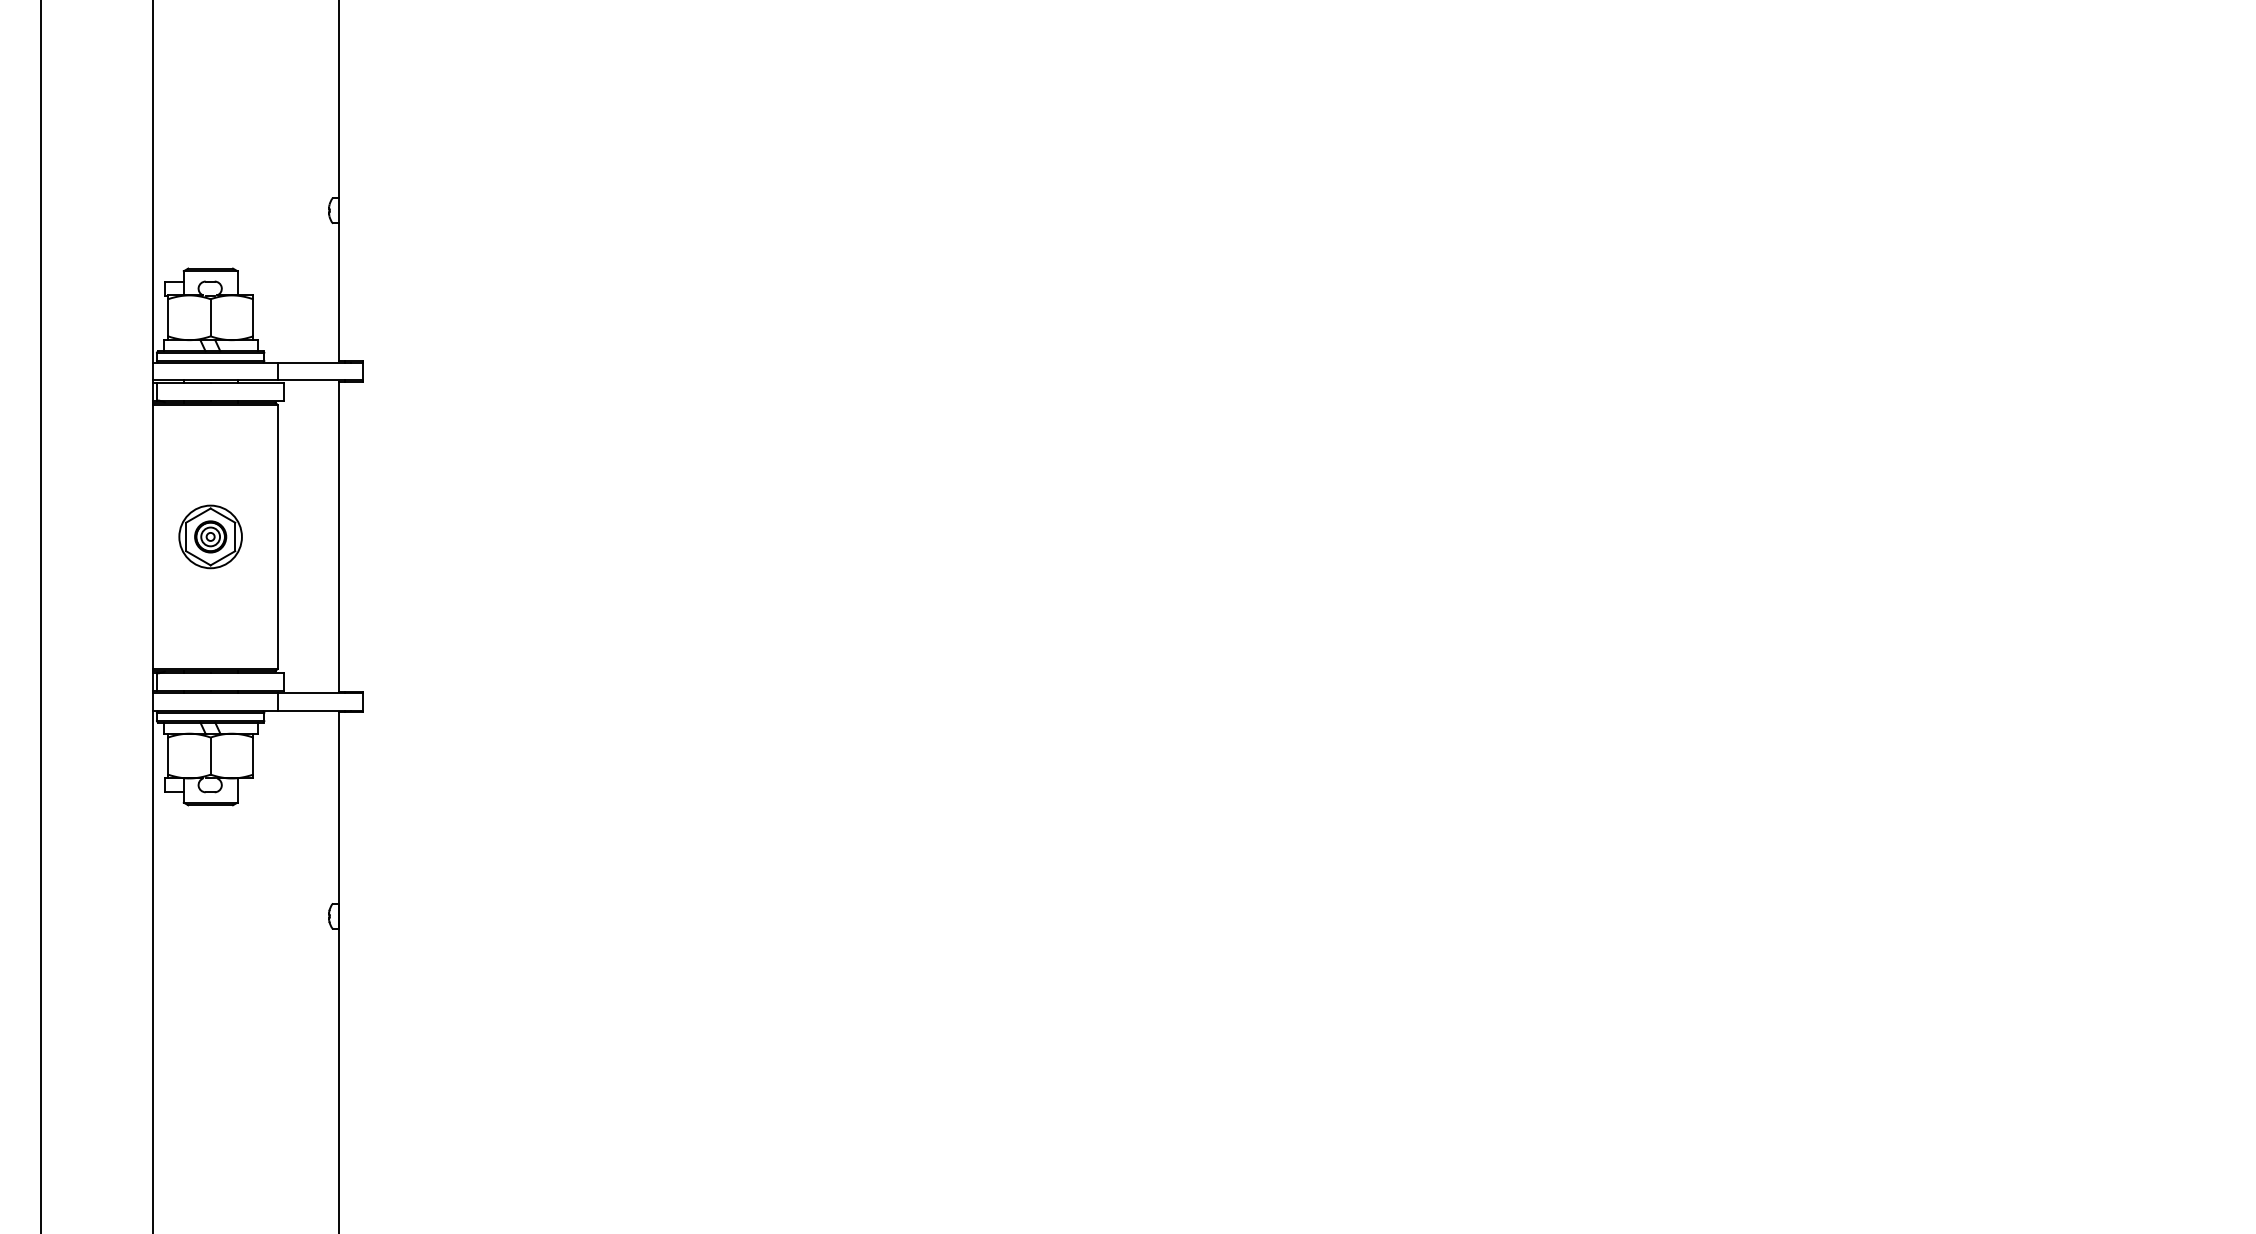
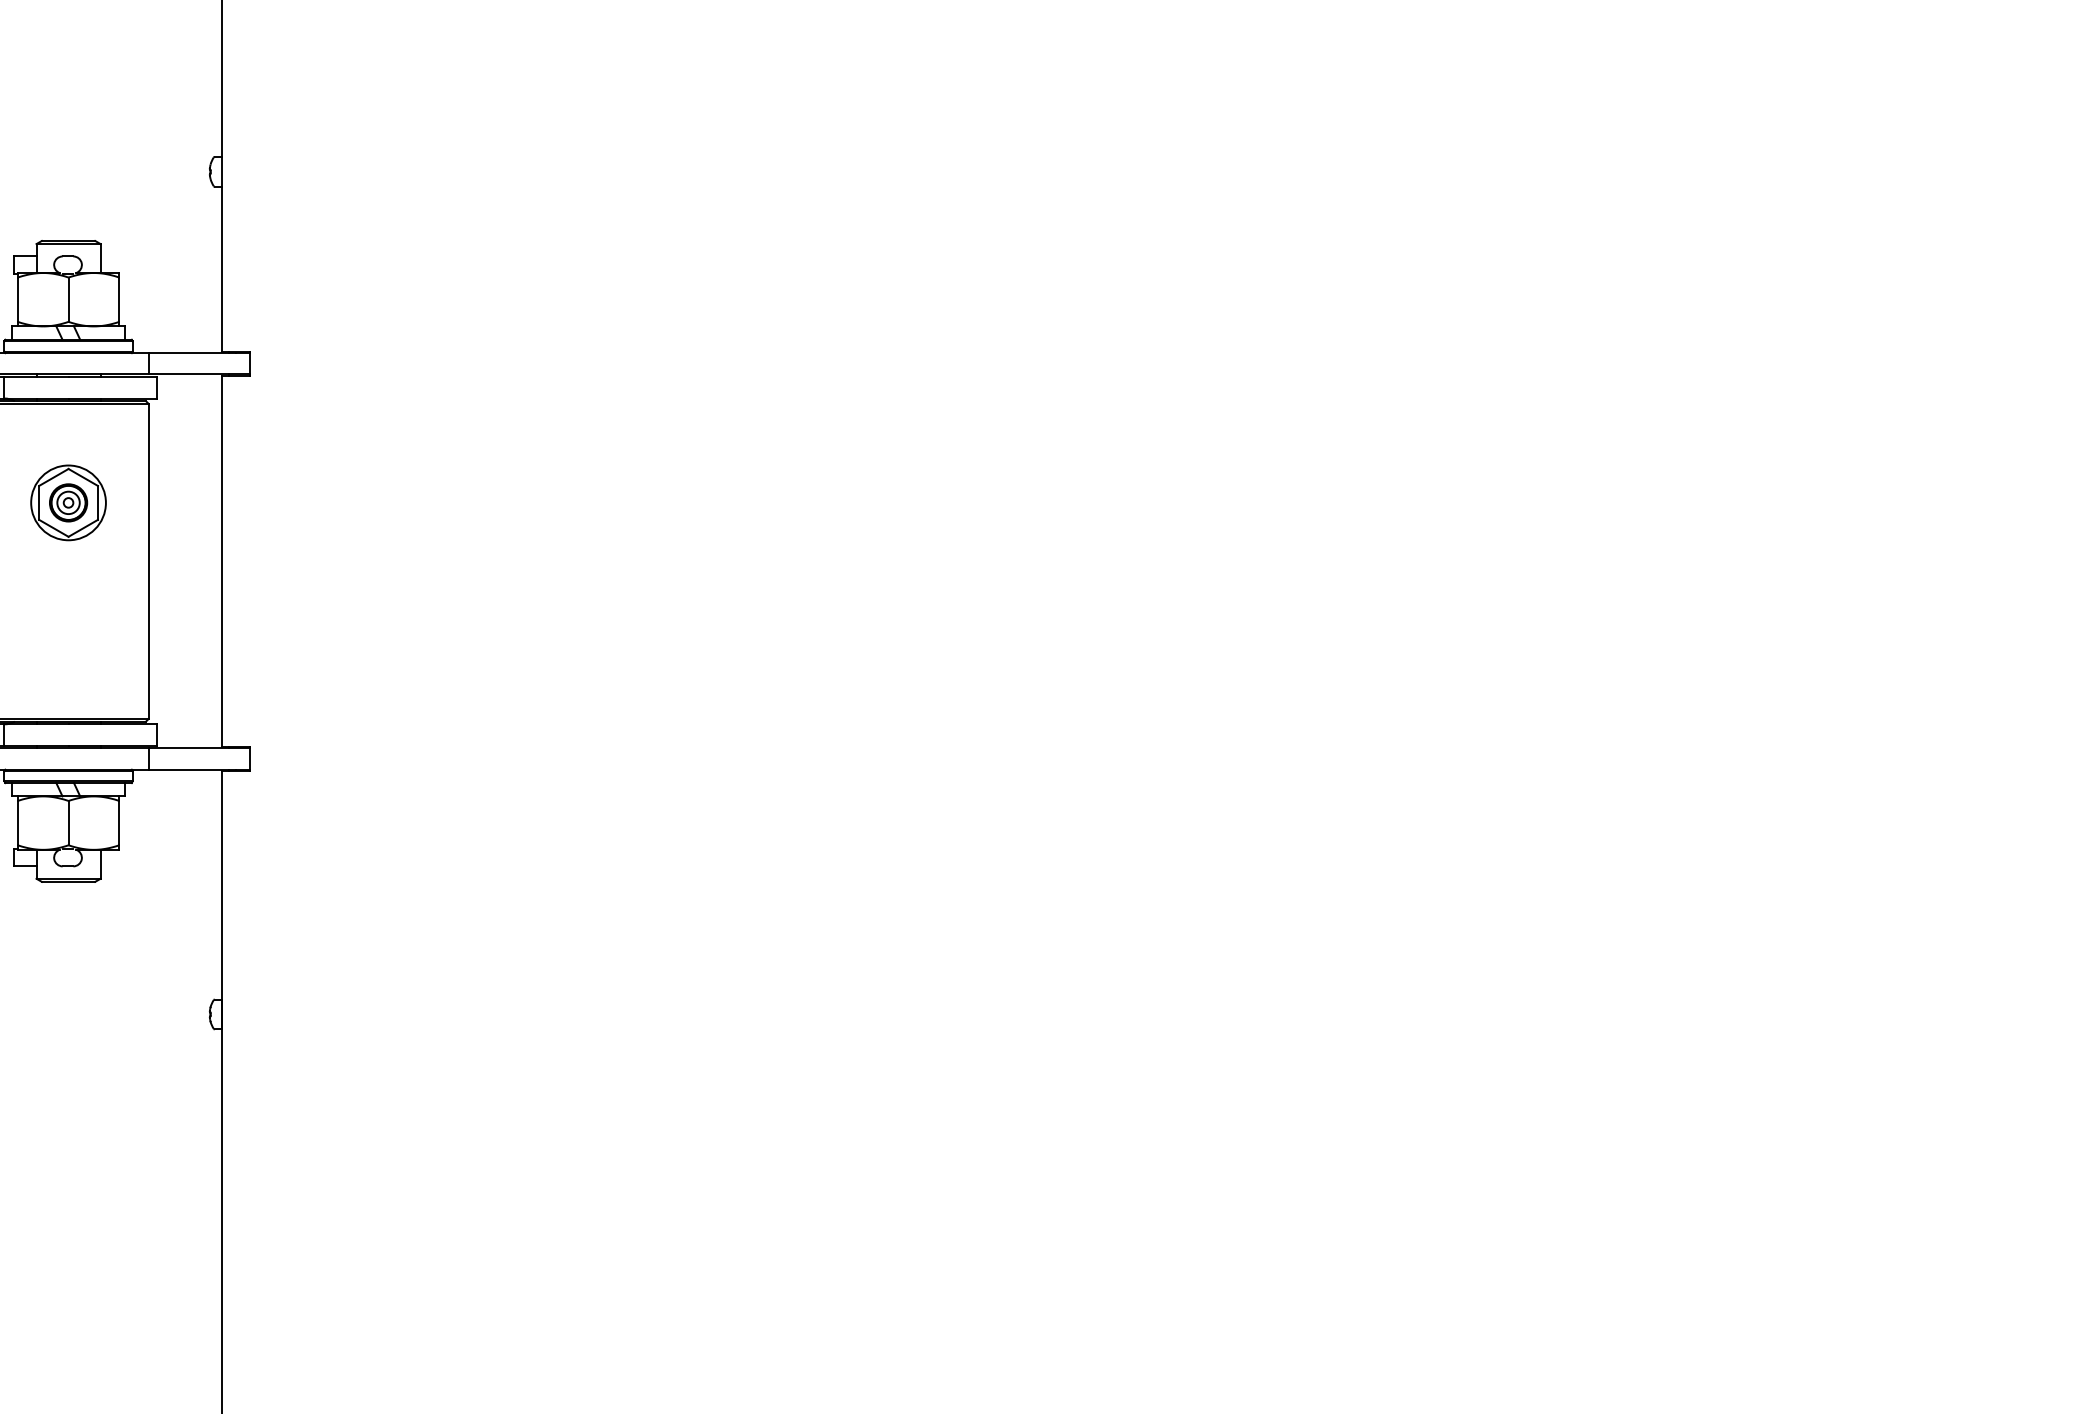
part: (210, 536) -> (68, 502), moved

